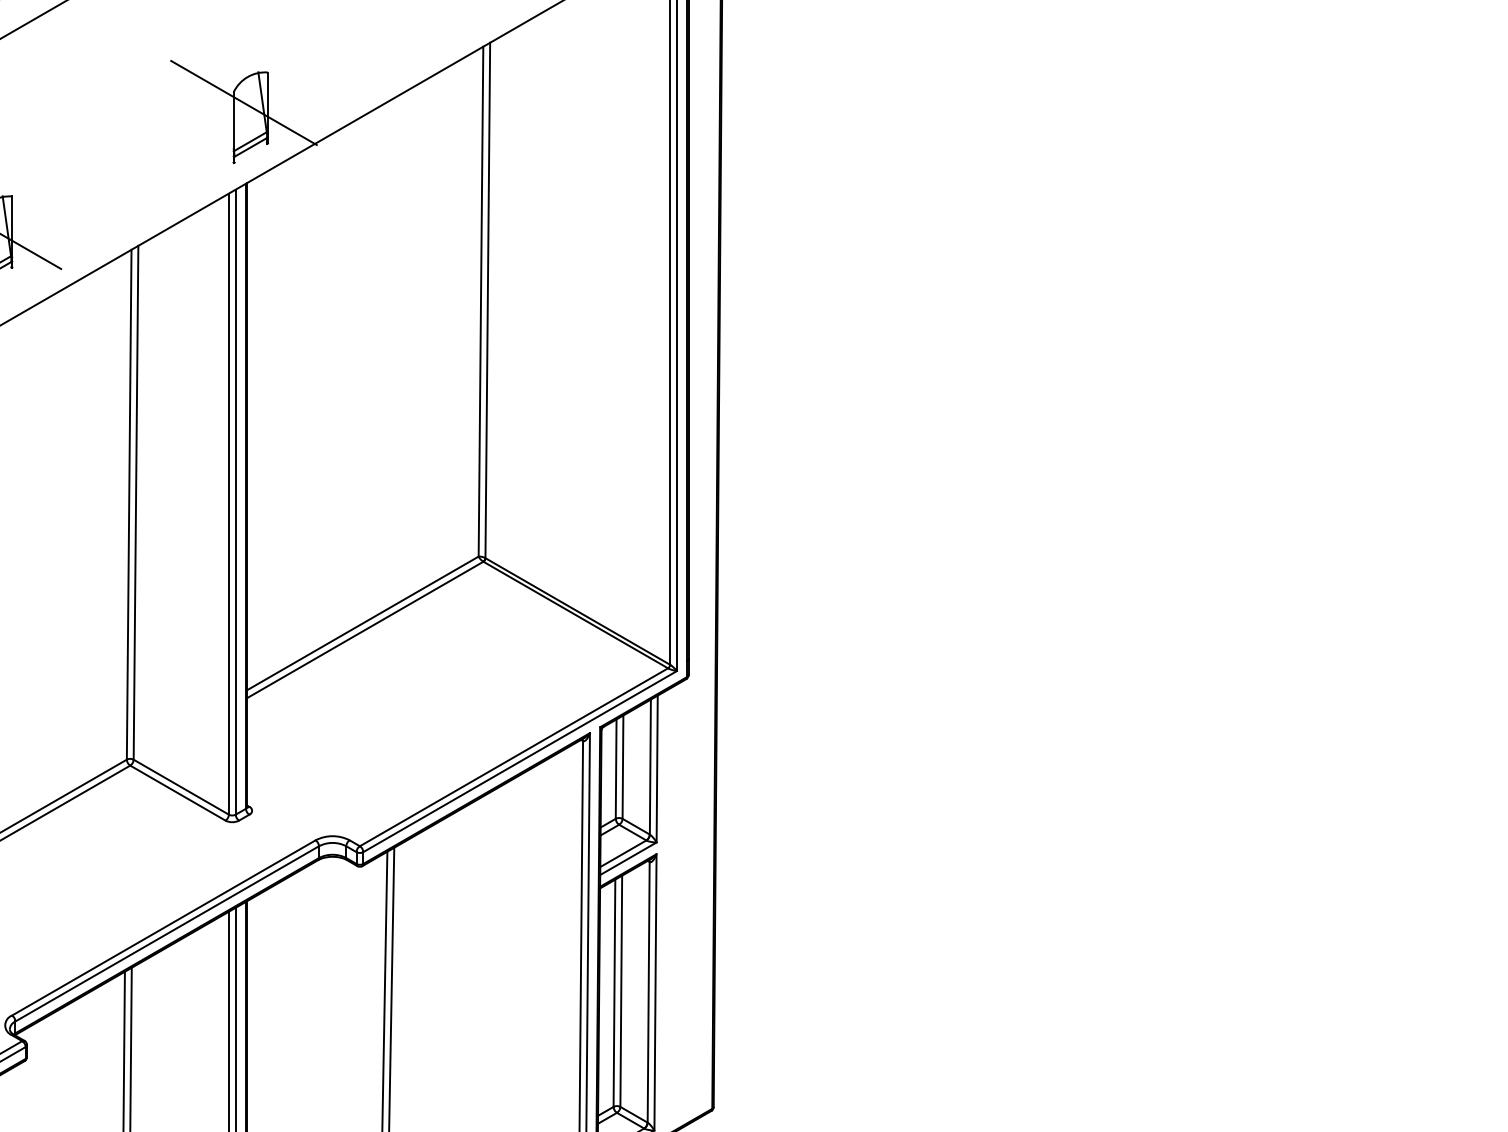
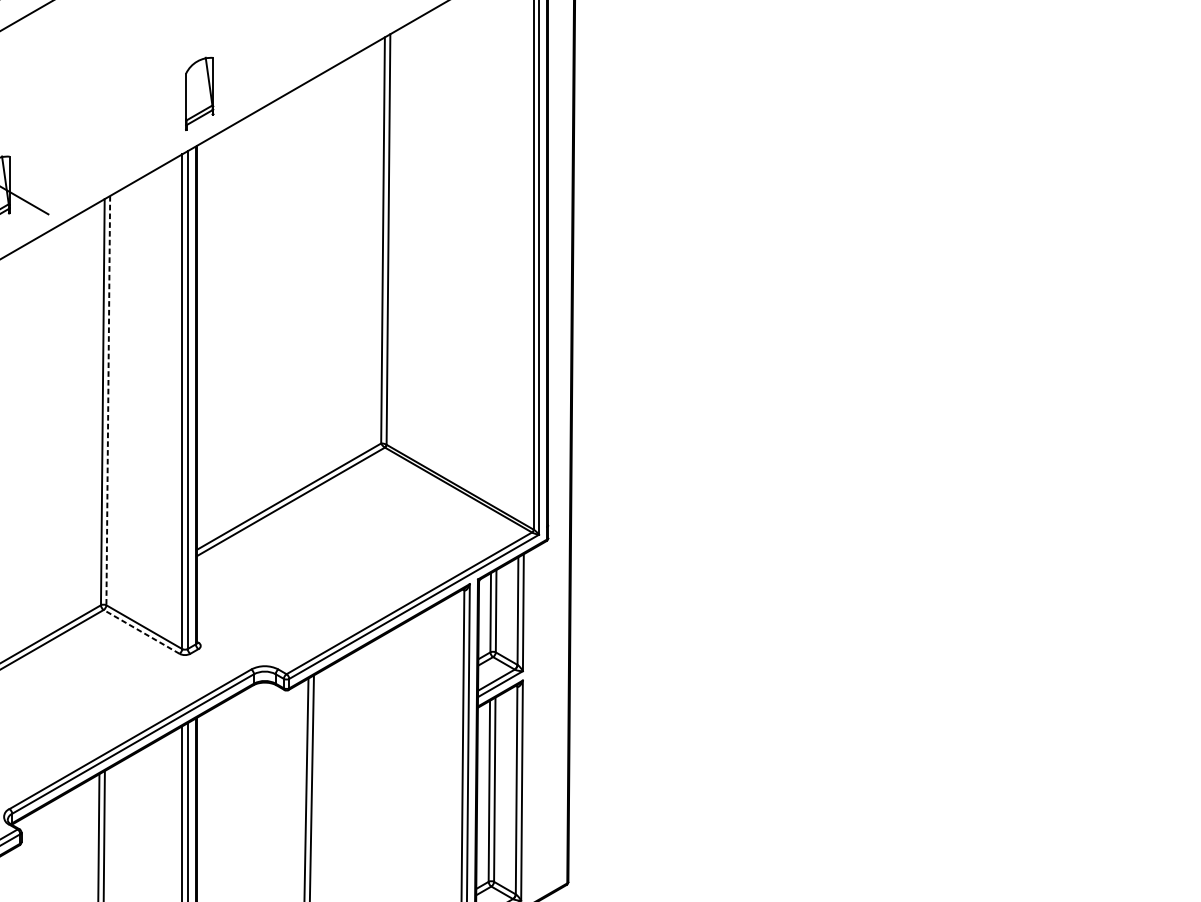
line: (243, 102) -> (193, 81), removed
line: (136, 502) -> (108, 400), solid -> dashed
line: (177, 793) -> (141, 632), solid -> dashed

